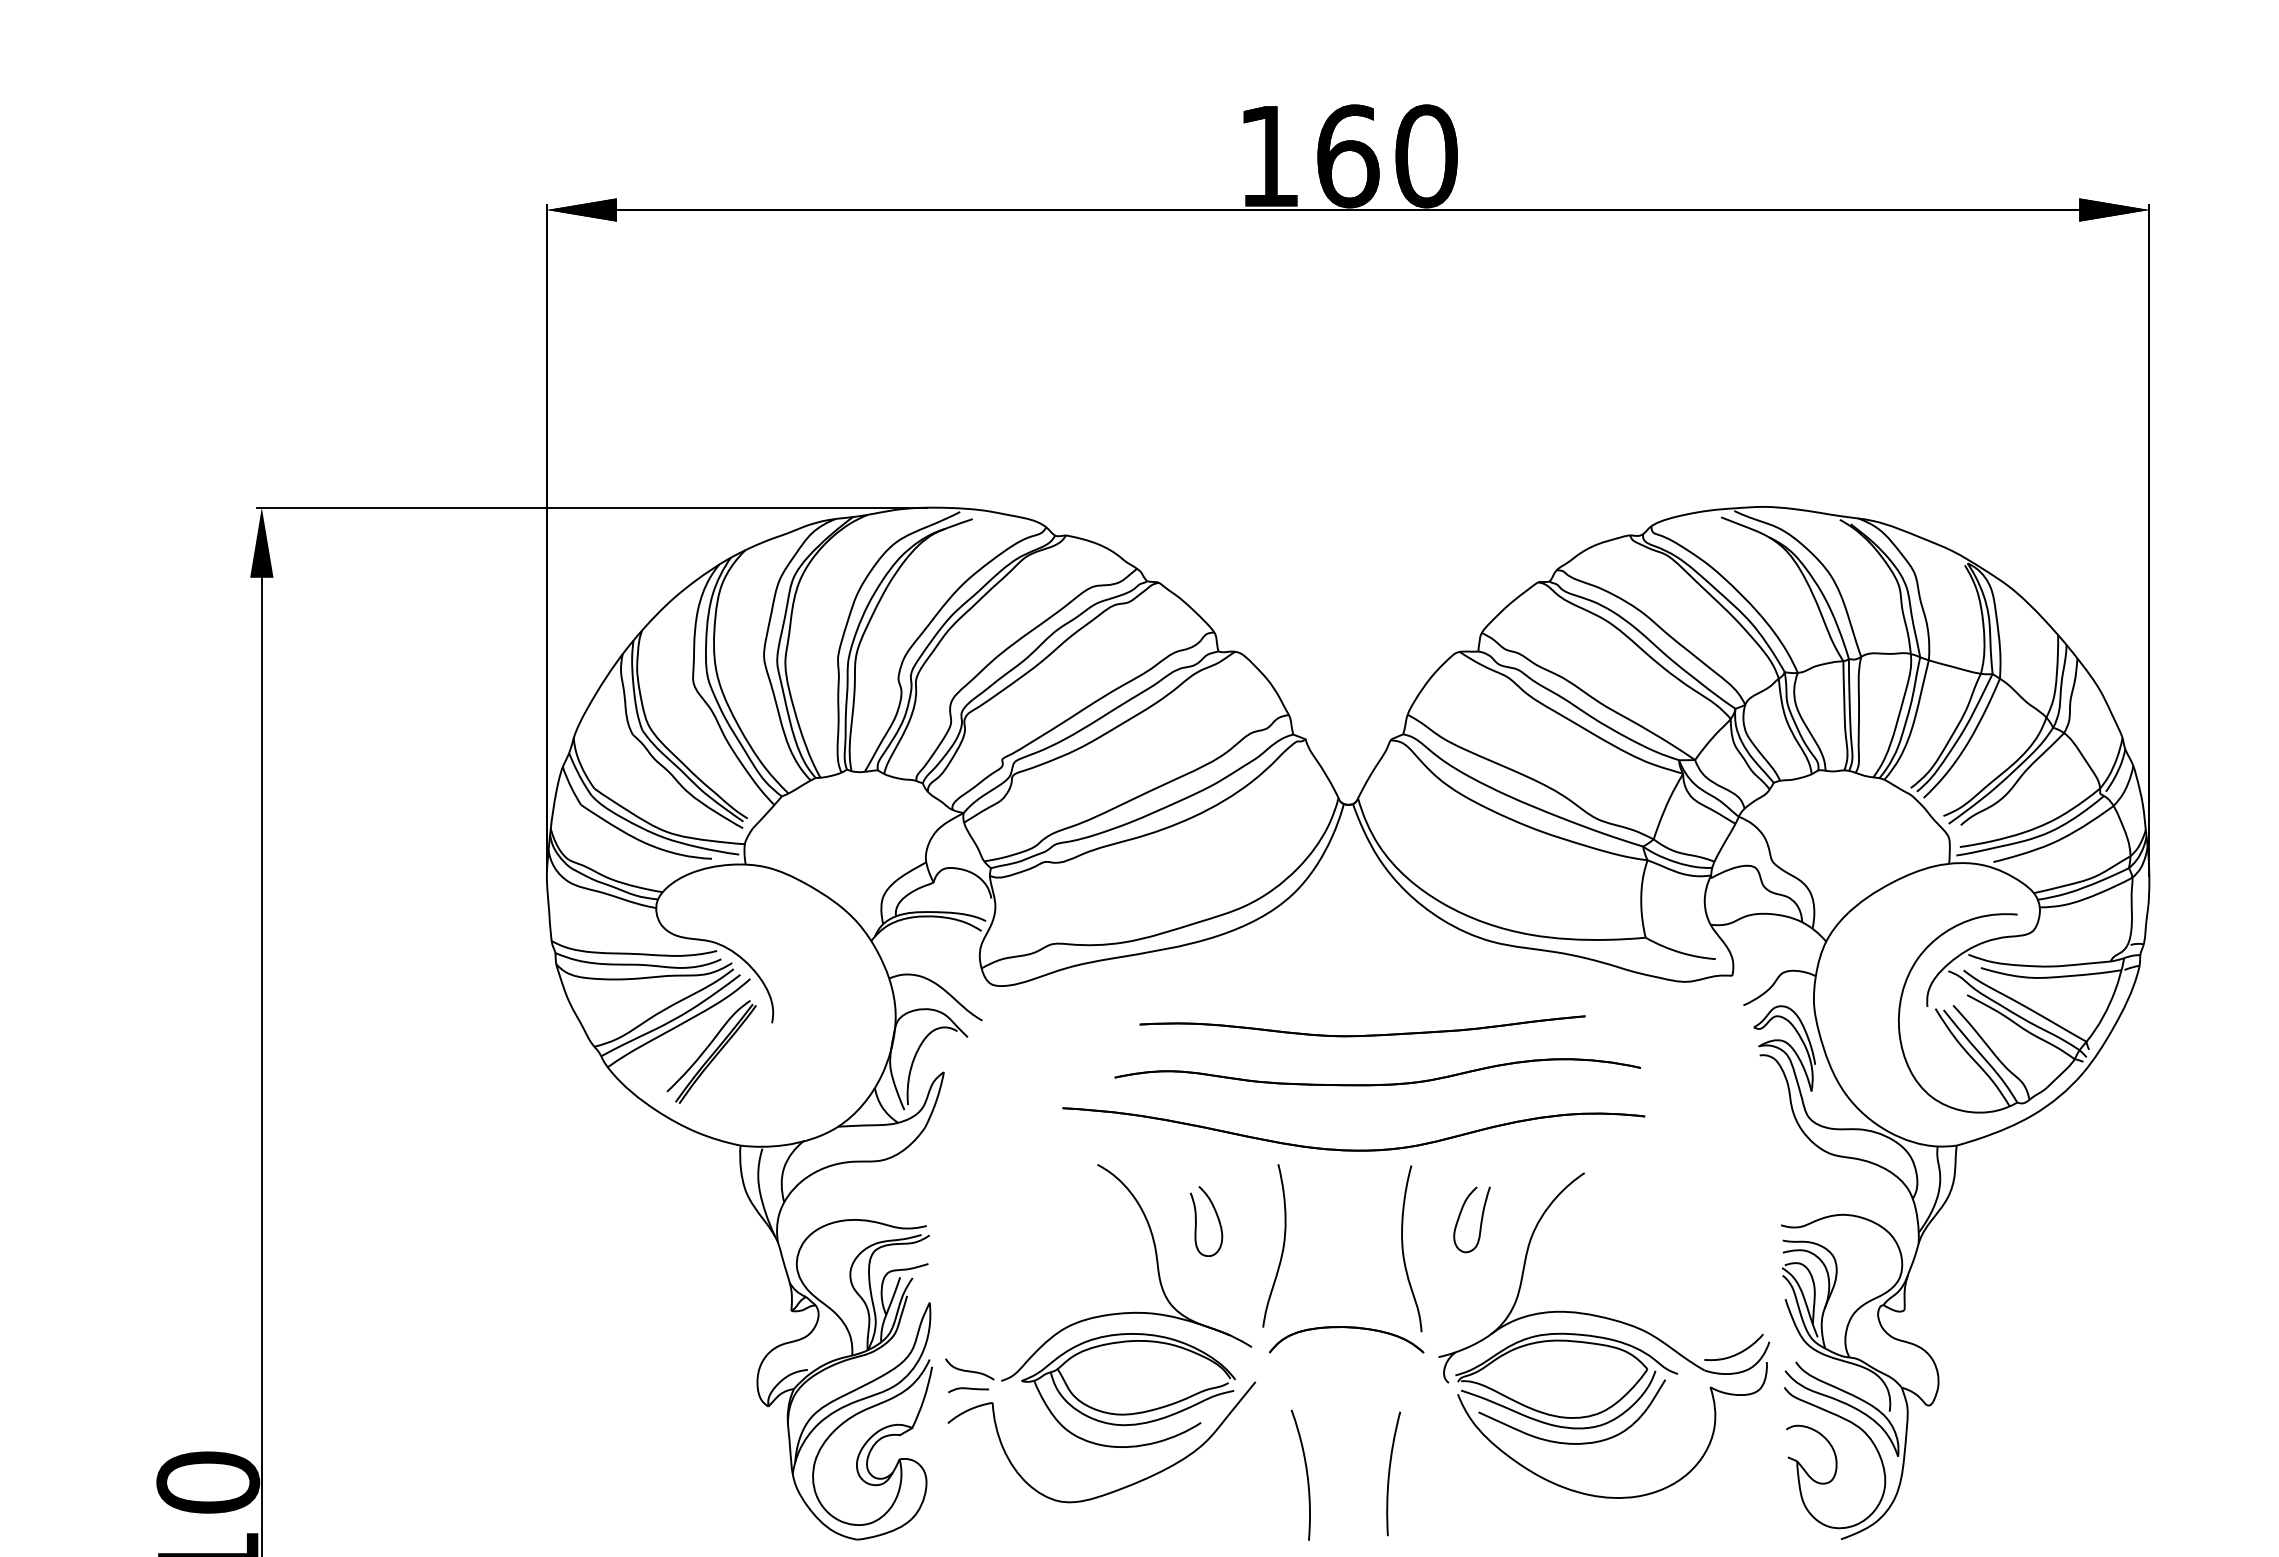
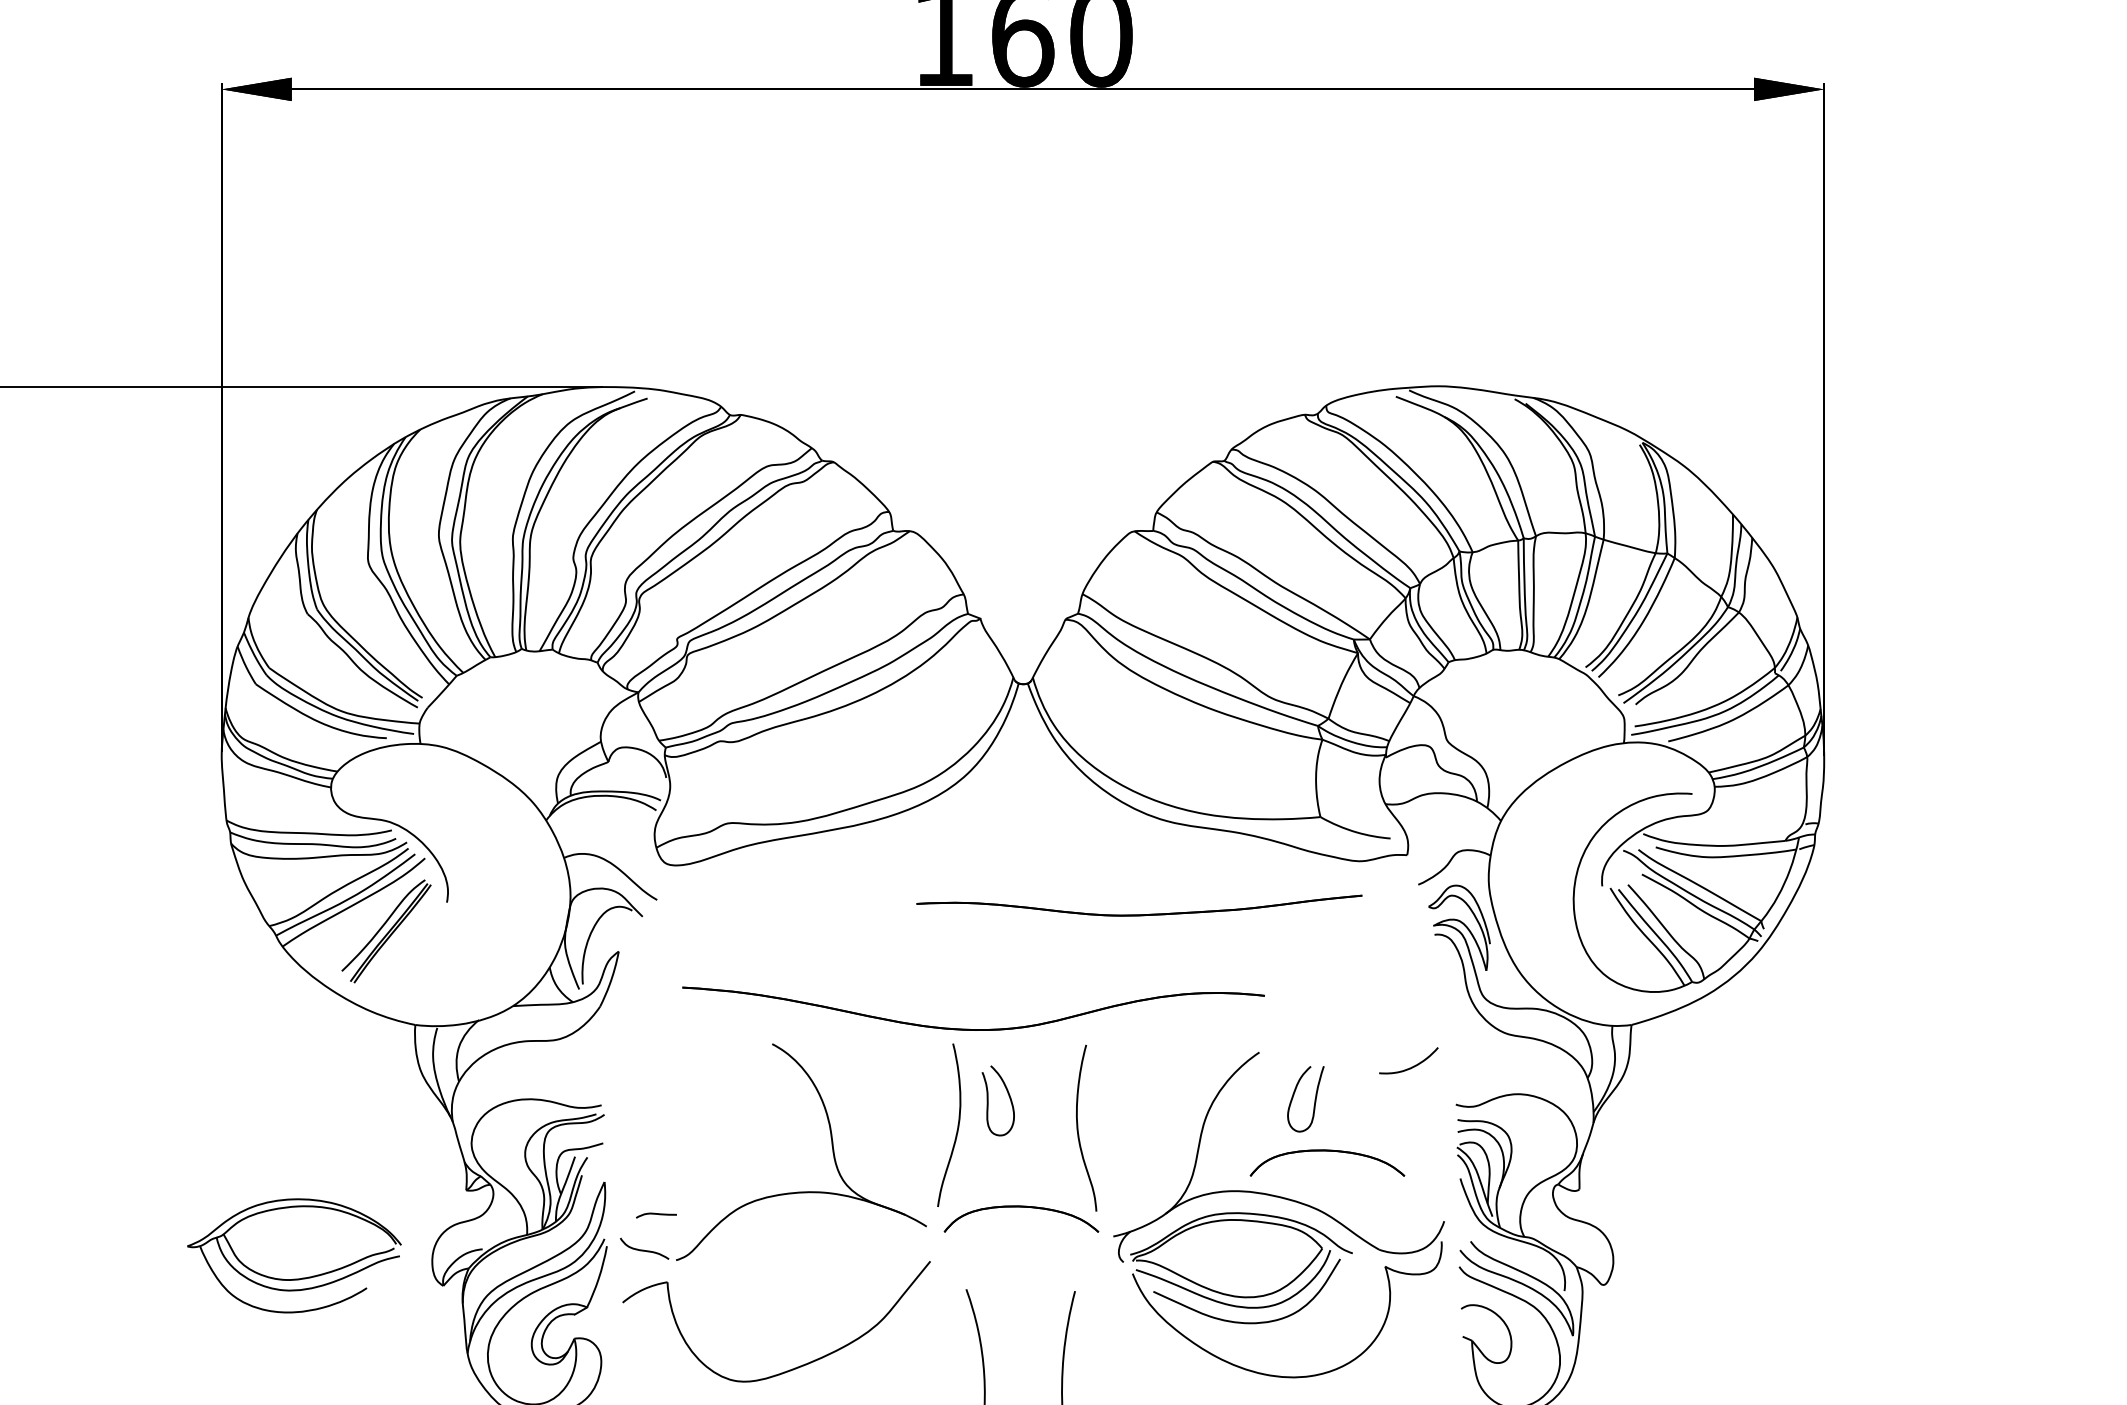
part: (1364, 1034) -> (1141, 913), moved
part: (1377, 1084) -> (1052, 963), removed
part: (1353, 1149) -> (973, 1028), moved
curve: (1480, 1220) -> (1314, 1099), moved
curve: (1196, 1221) -> (988, 1100), moved
part: (1652, 1272) -> (1327, 1151), added
curve: (1736, 1353) -> (1411, 1066), moved
curve: (968, 1389) -> (656, 1214), moved
part: (1134, 1412) -> (300, 1277), moved

